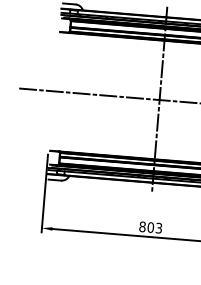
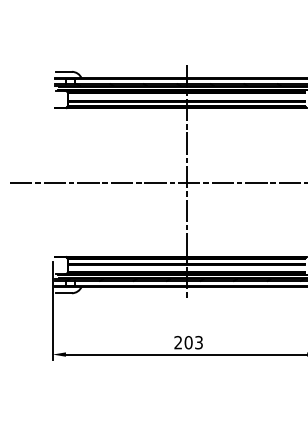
text: (142, 226) -> (178, 342), 803 -> 203

